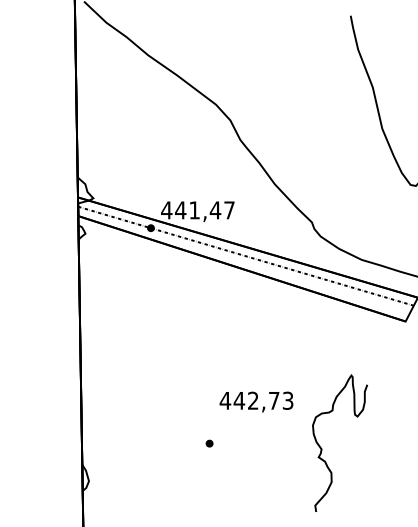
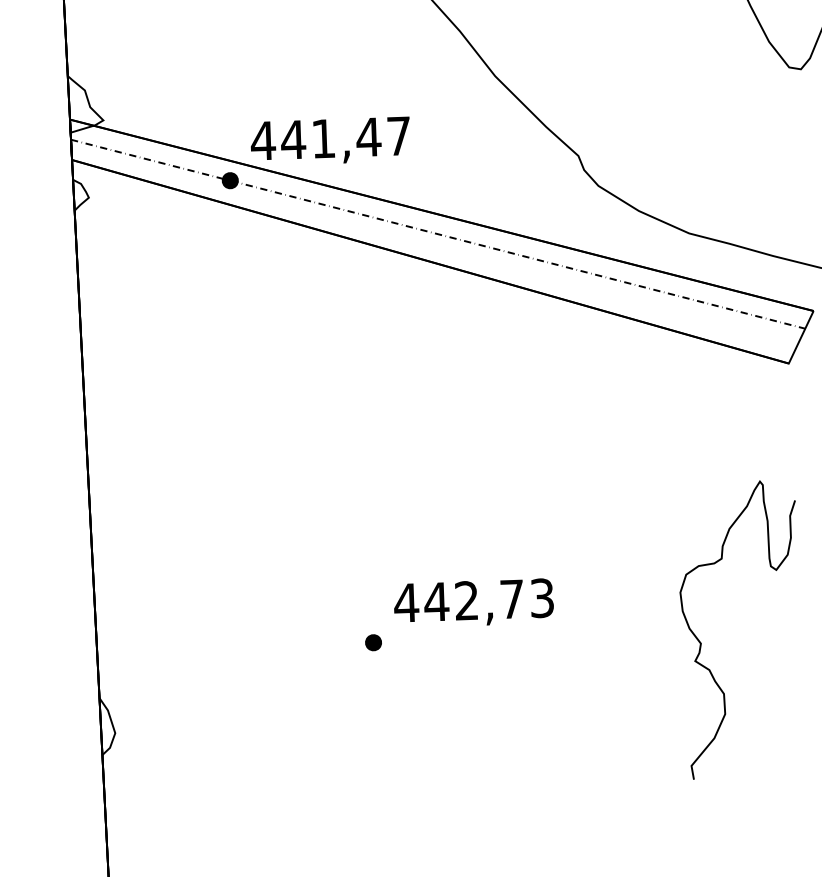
text: (256, 401) -> (473, 602), moved
curve: (322, 448) -> (702, 641), moved

